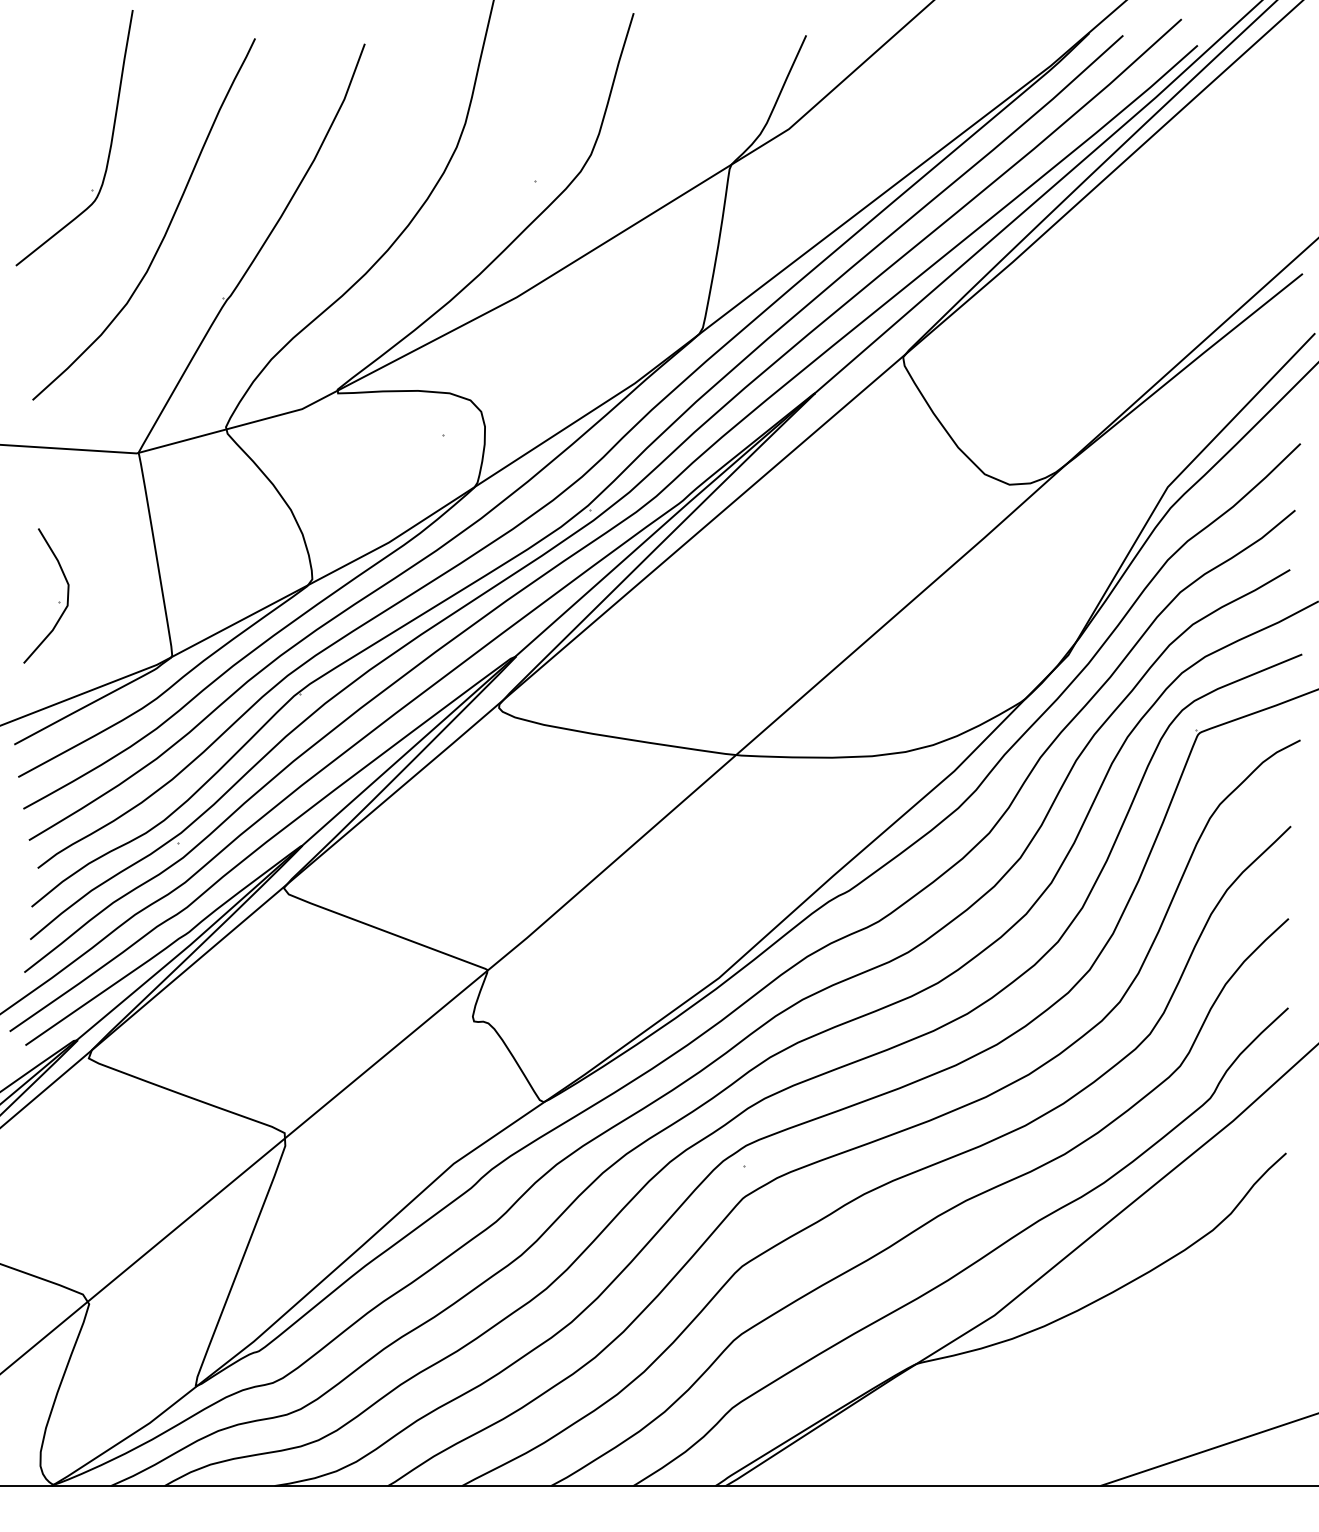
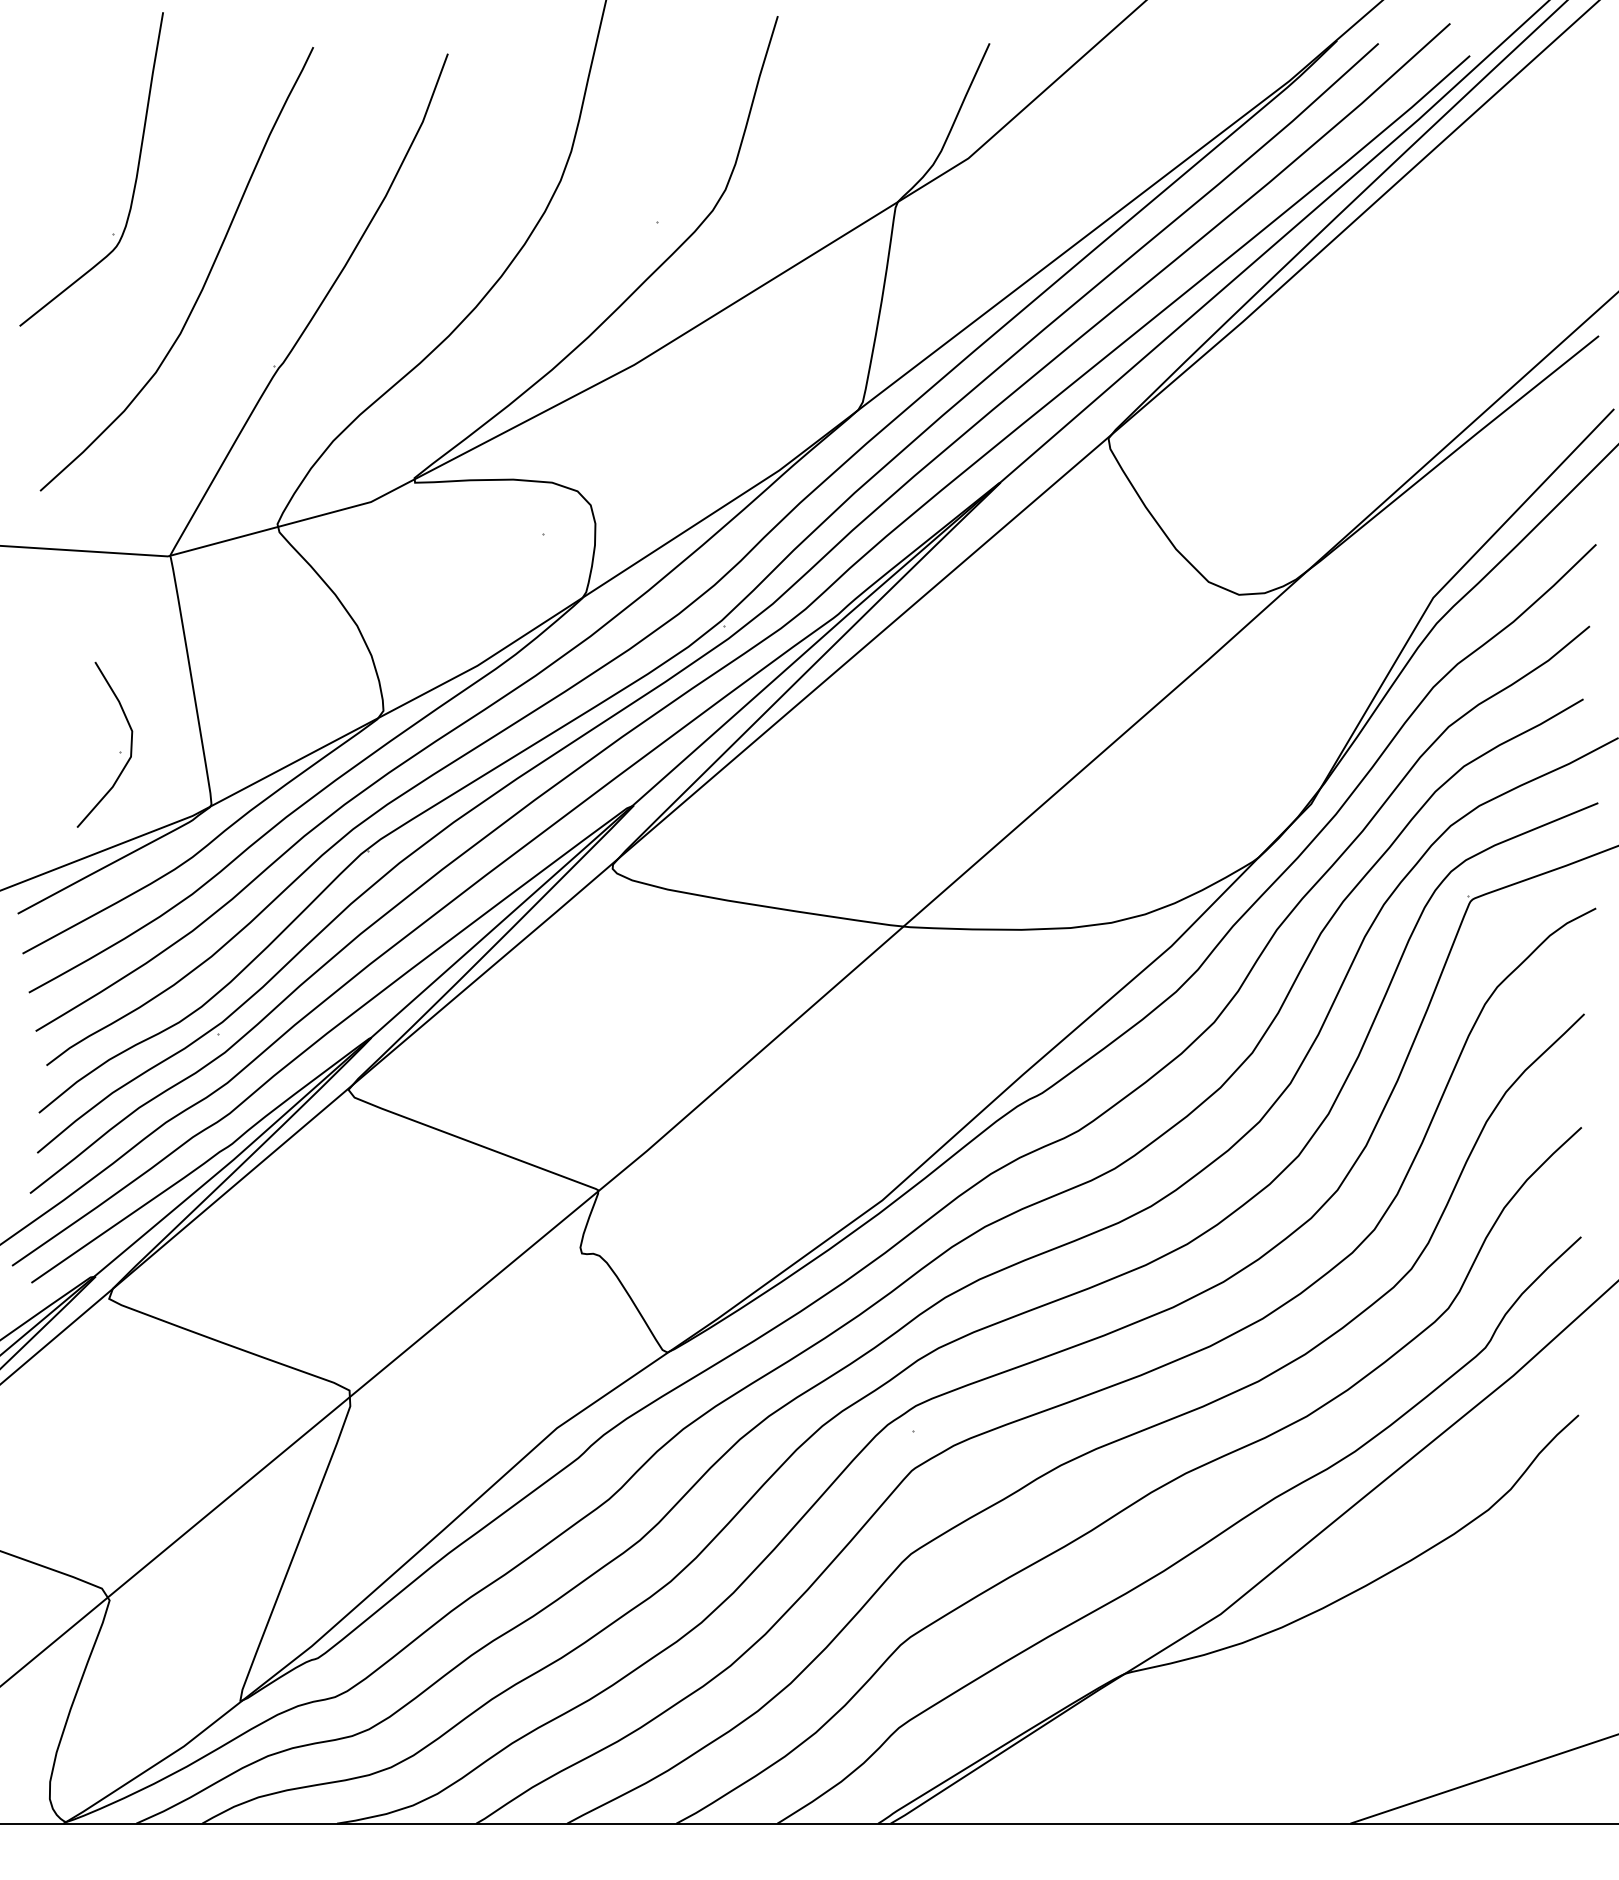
part: (58, 602) -> (119, 752), moved

